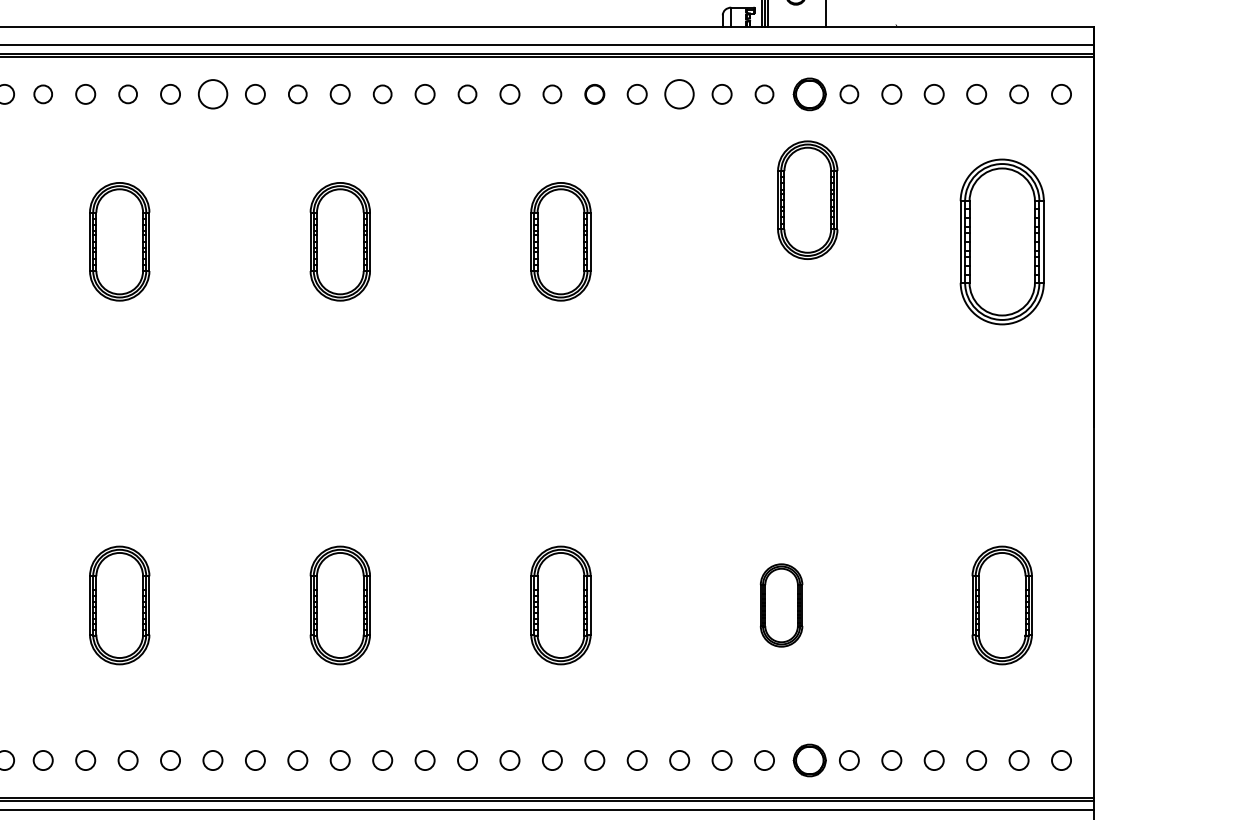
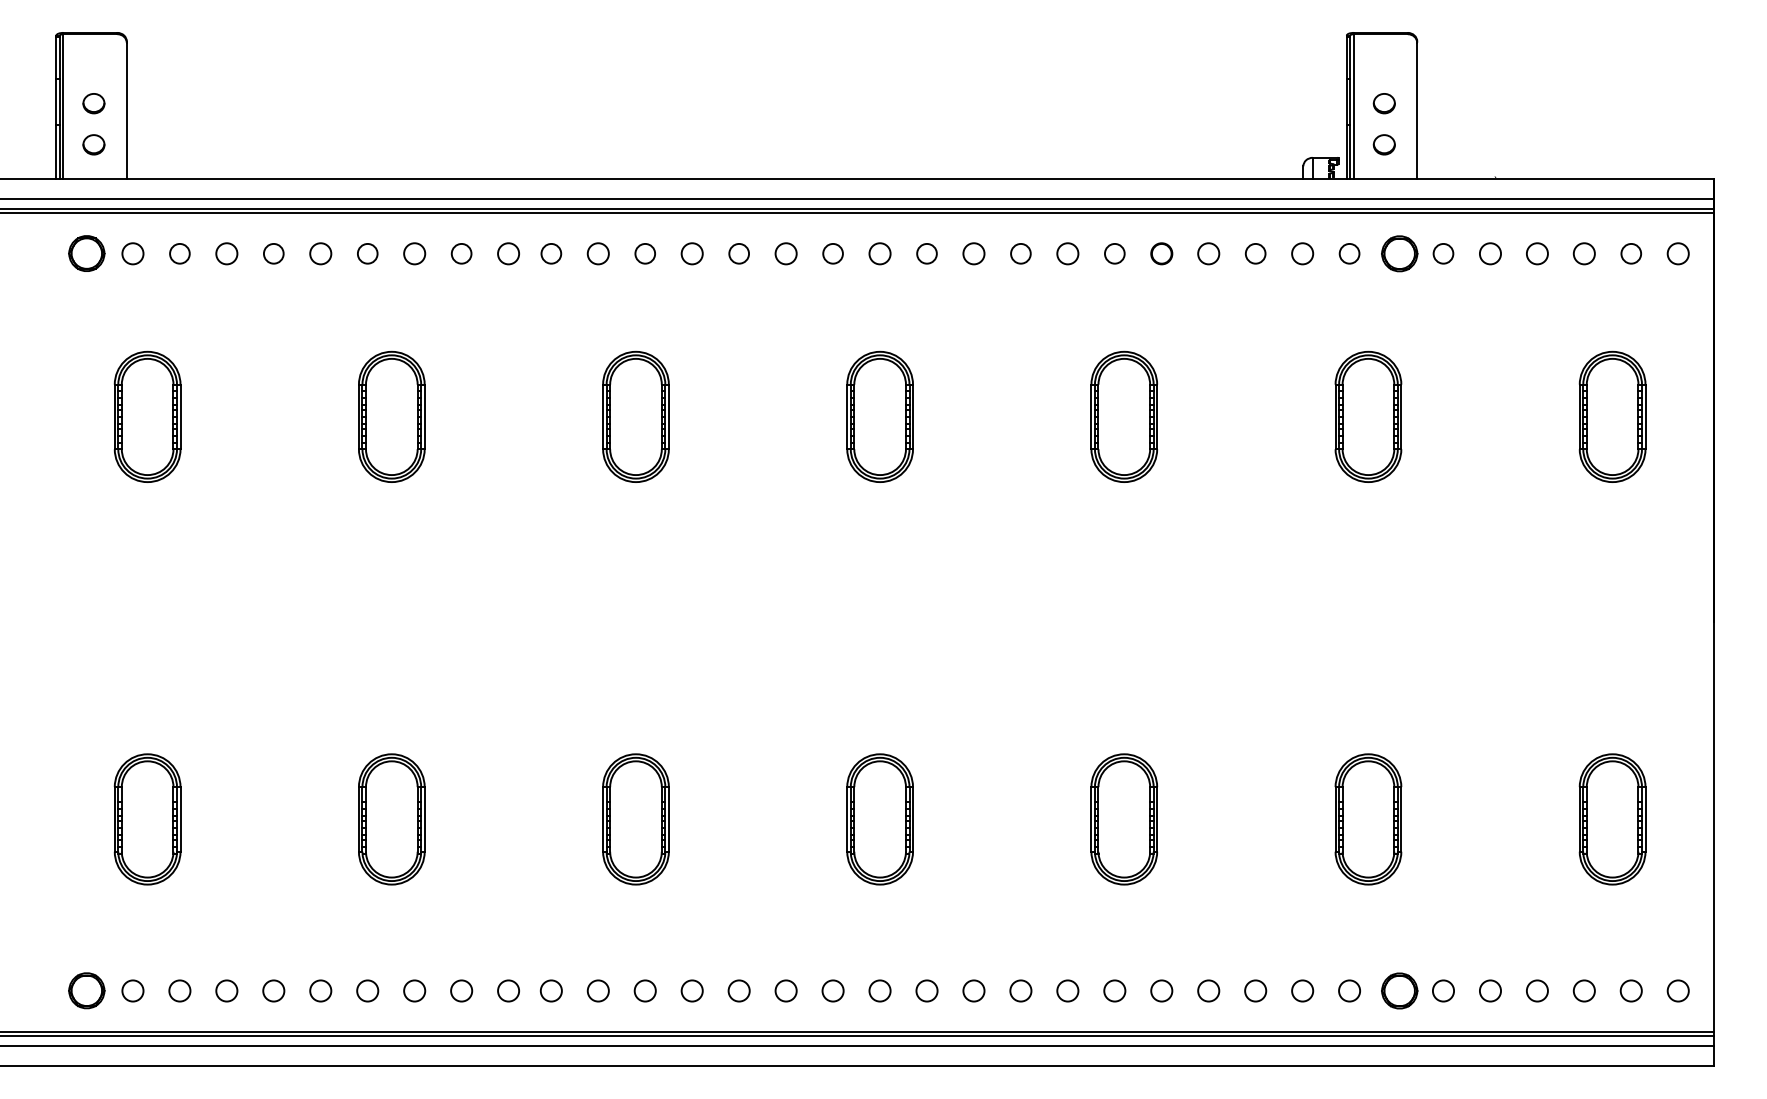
circle: (212, 94) -> (738, 253), size x0.62
circle: (679, 94) -> (1255, 253), size x0.62
part: (807, 199) -> (1368, 416), moved
part: (1002, 241) -> (1612, 416), size x0.71
part: (781, 605) -> (1368, 819), size x1.43

